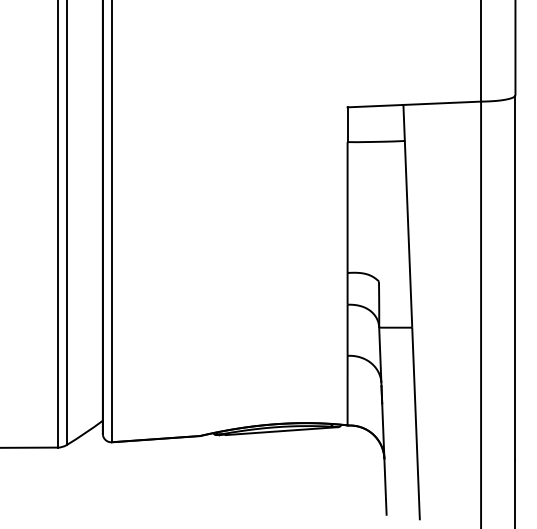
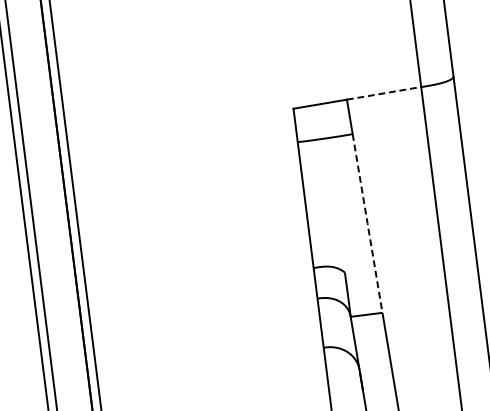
line: (442, 103) -> (384, 93), solid -> dashed
line: (408, 234) -> (367, 223), solid -> dashed

